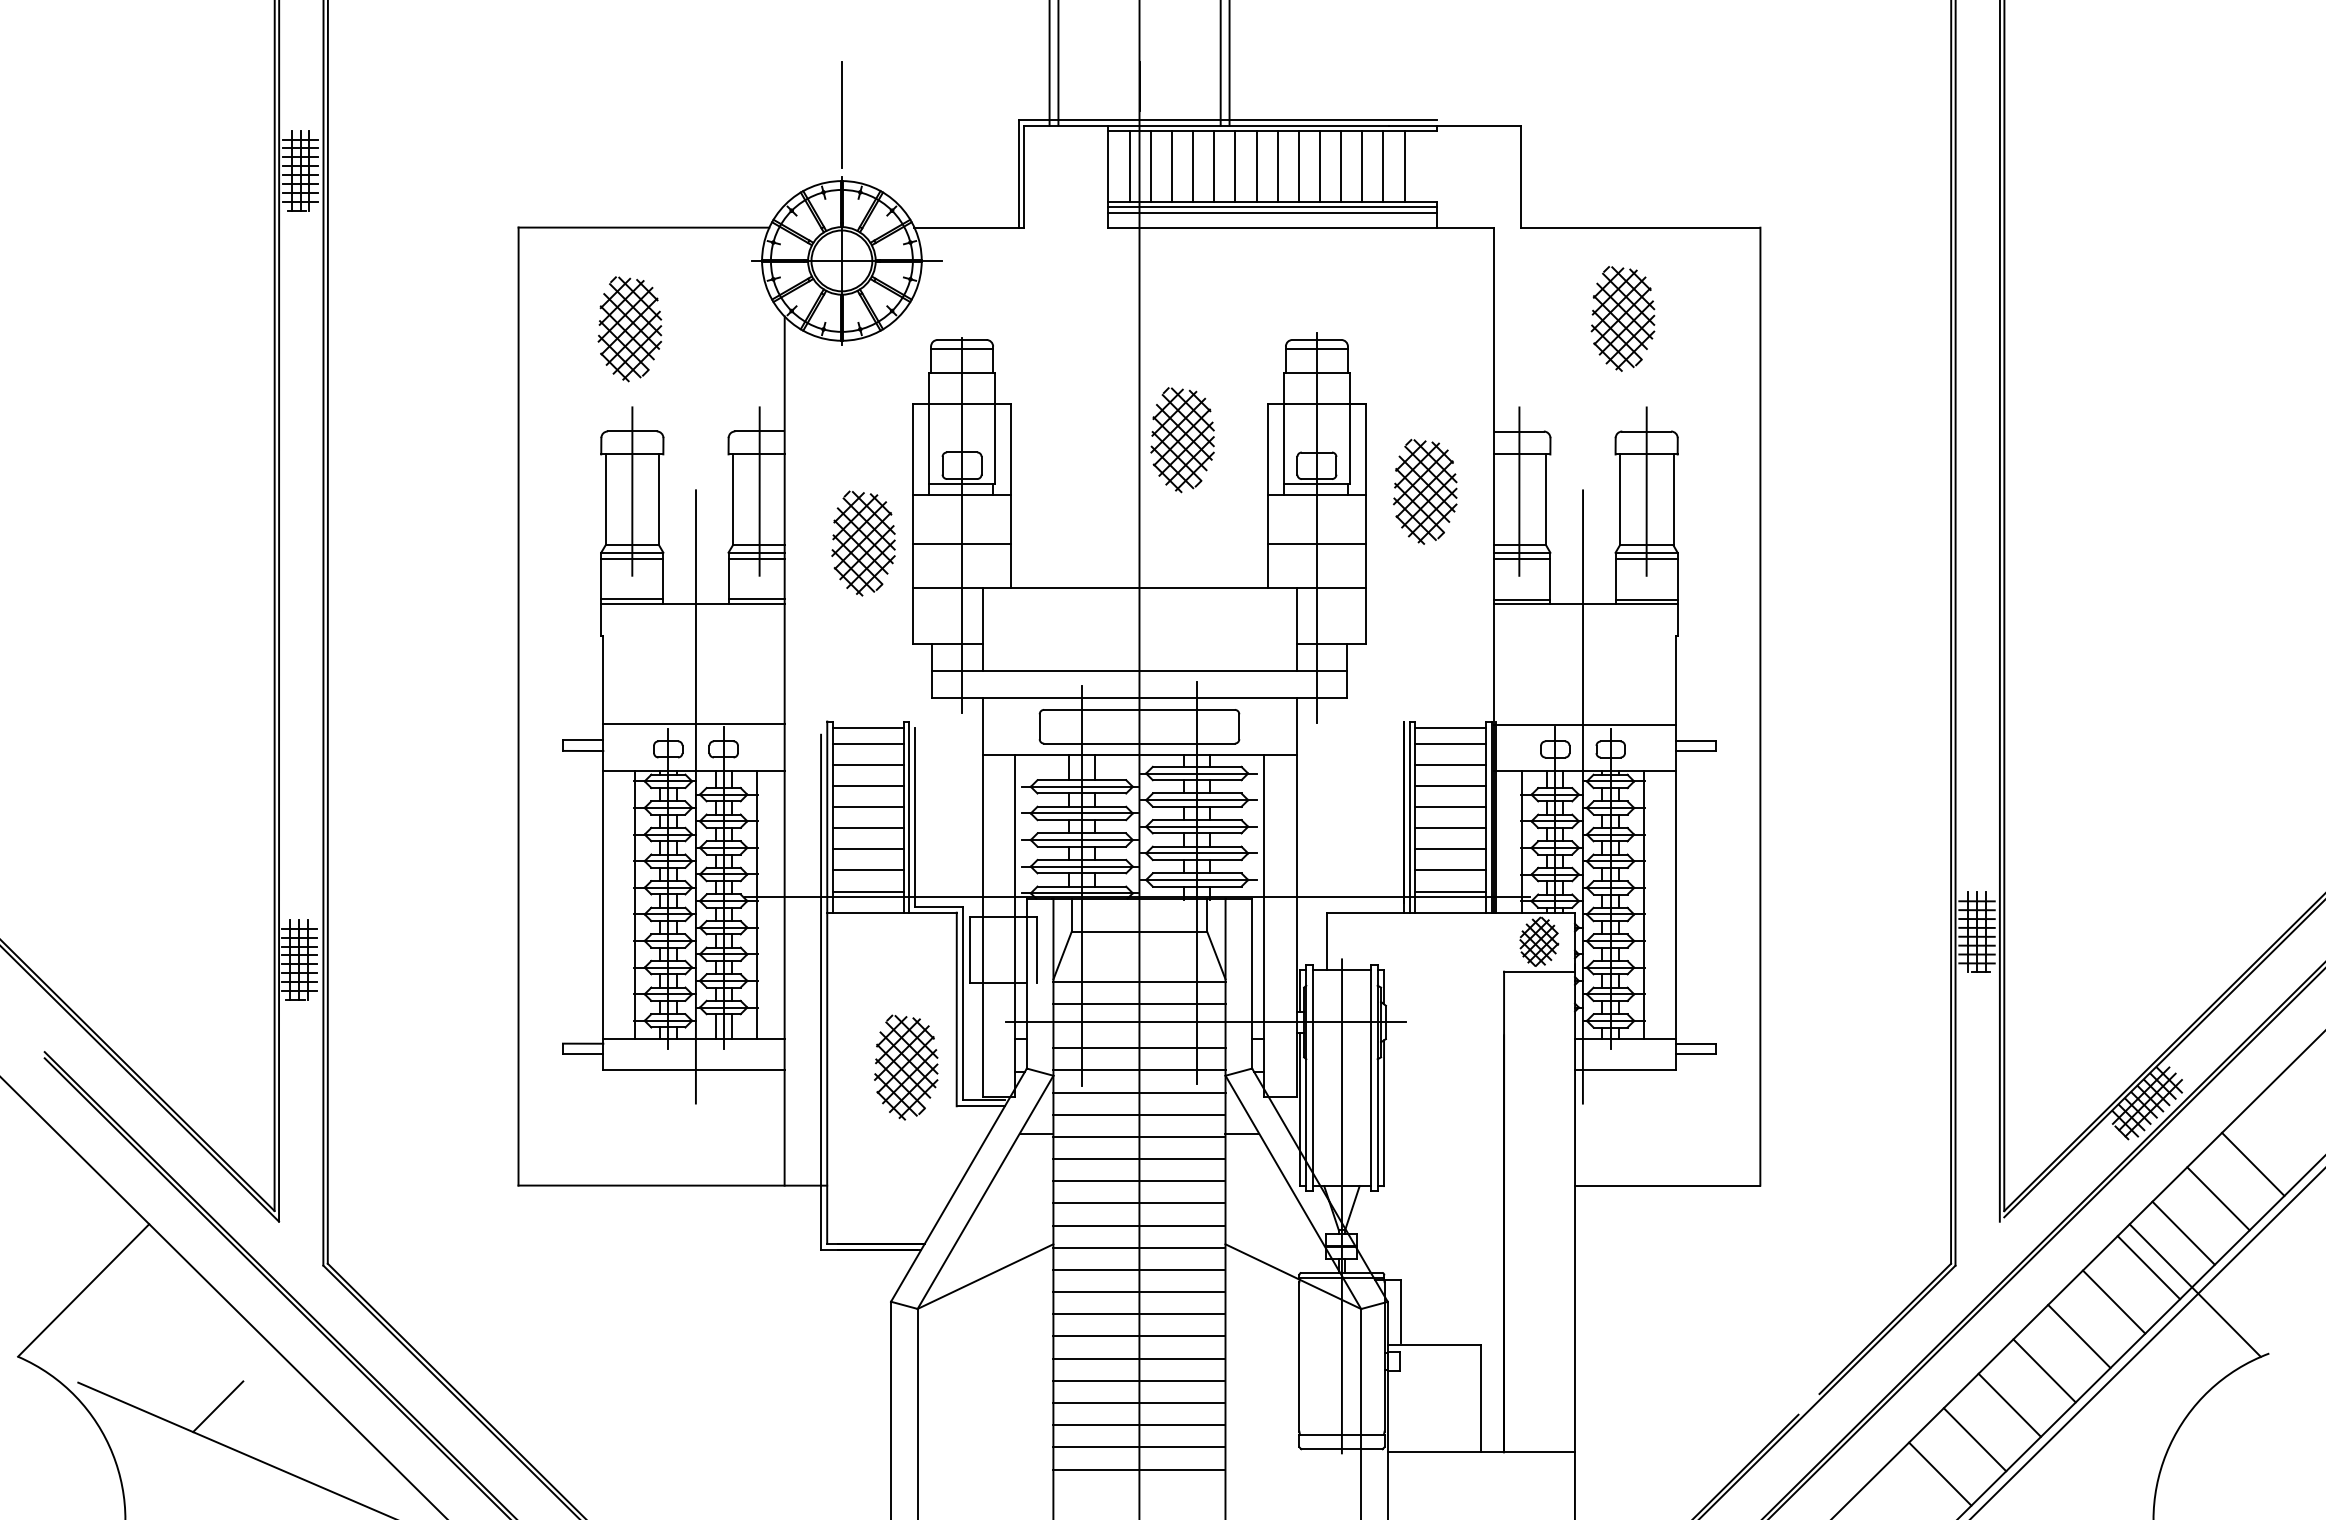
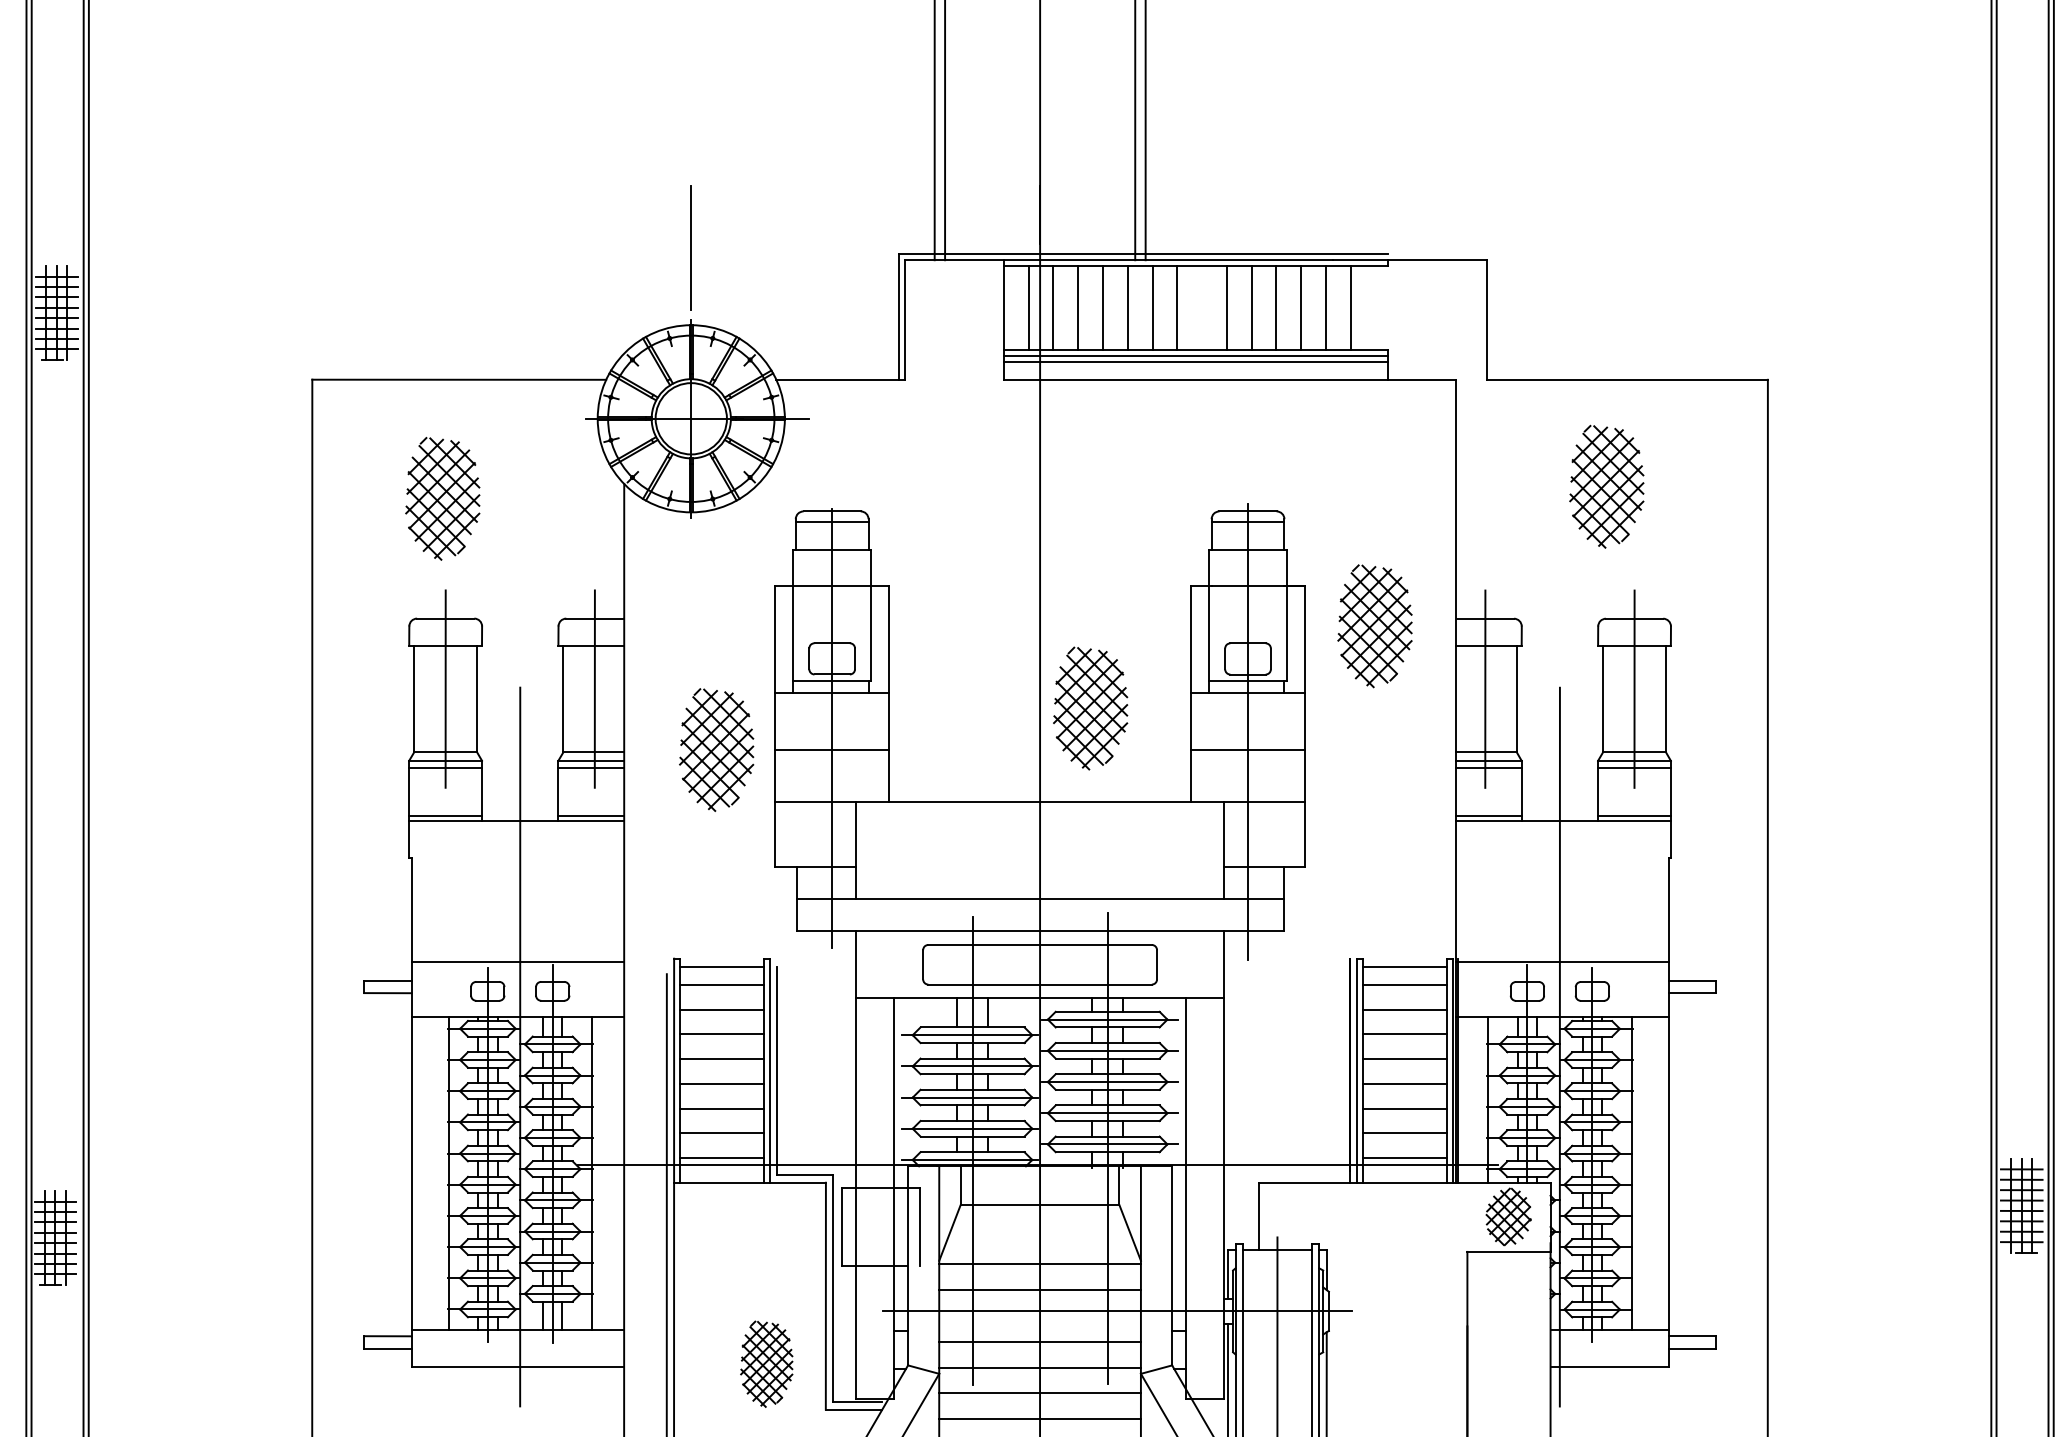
line: (1277, 165) -> (1201, 306), removed
part: (1182, 440) -> (1090, 708), moved
part: (1425, 491) -> (1375, 625), moved
part: (906, 1067) -> (766, 1364), size x0.7

